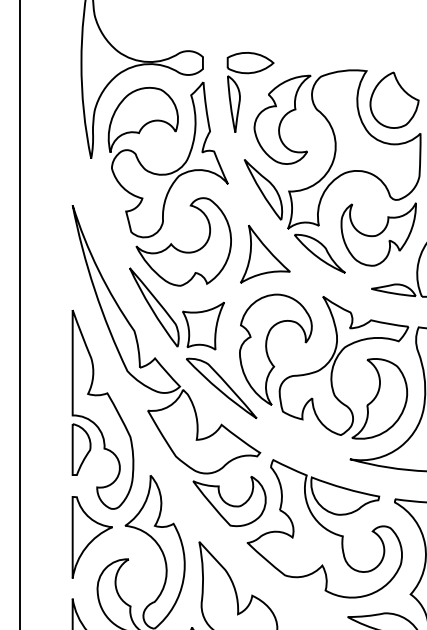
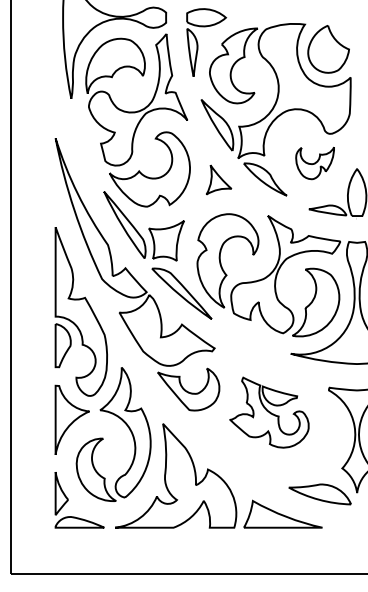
part: (377, 234) -> (314, 163), size x0.6
part: (264, 253) -> (218, 179), size x0.6
part: (324, 528) -> (269, 412), size x0.6

